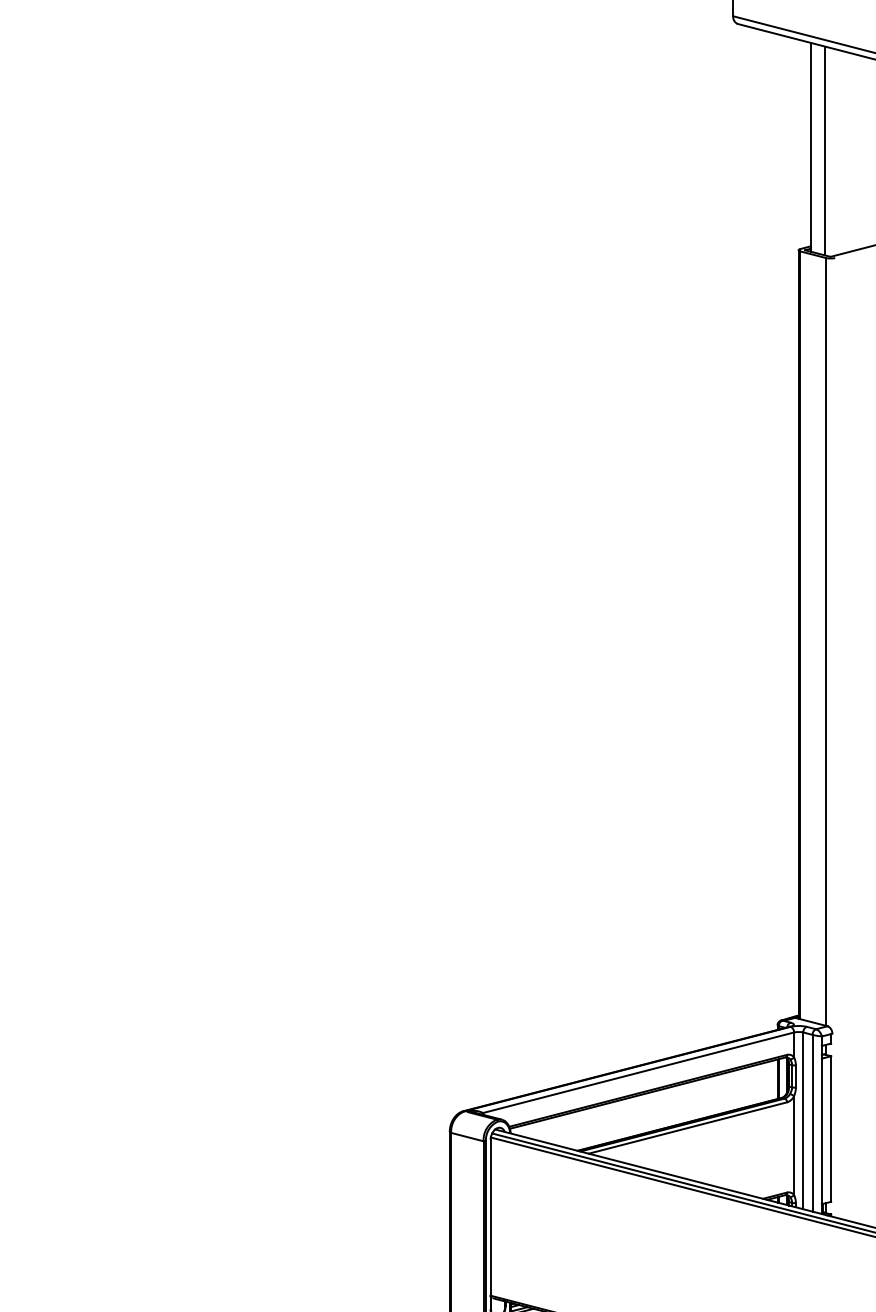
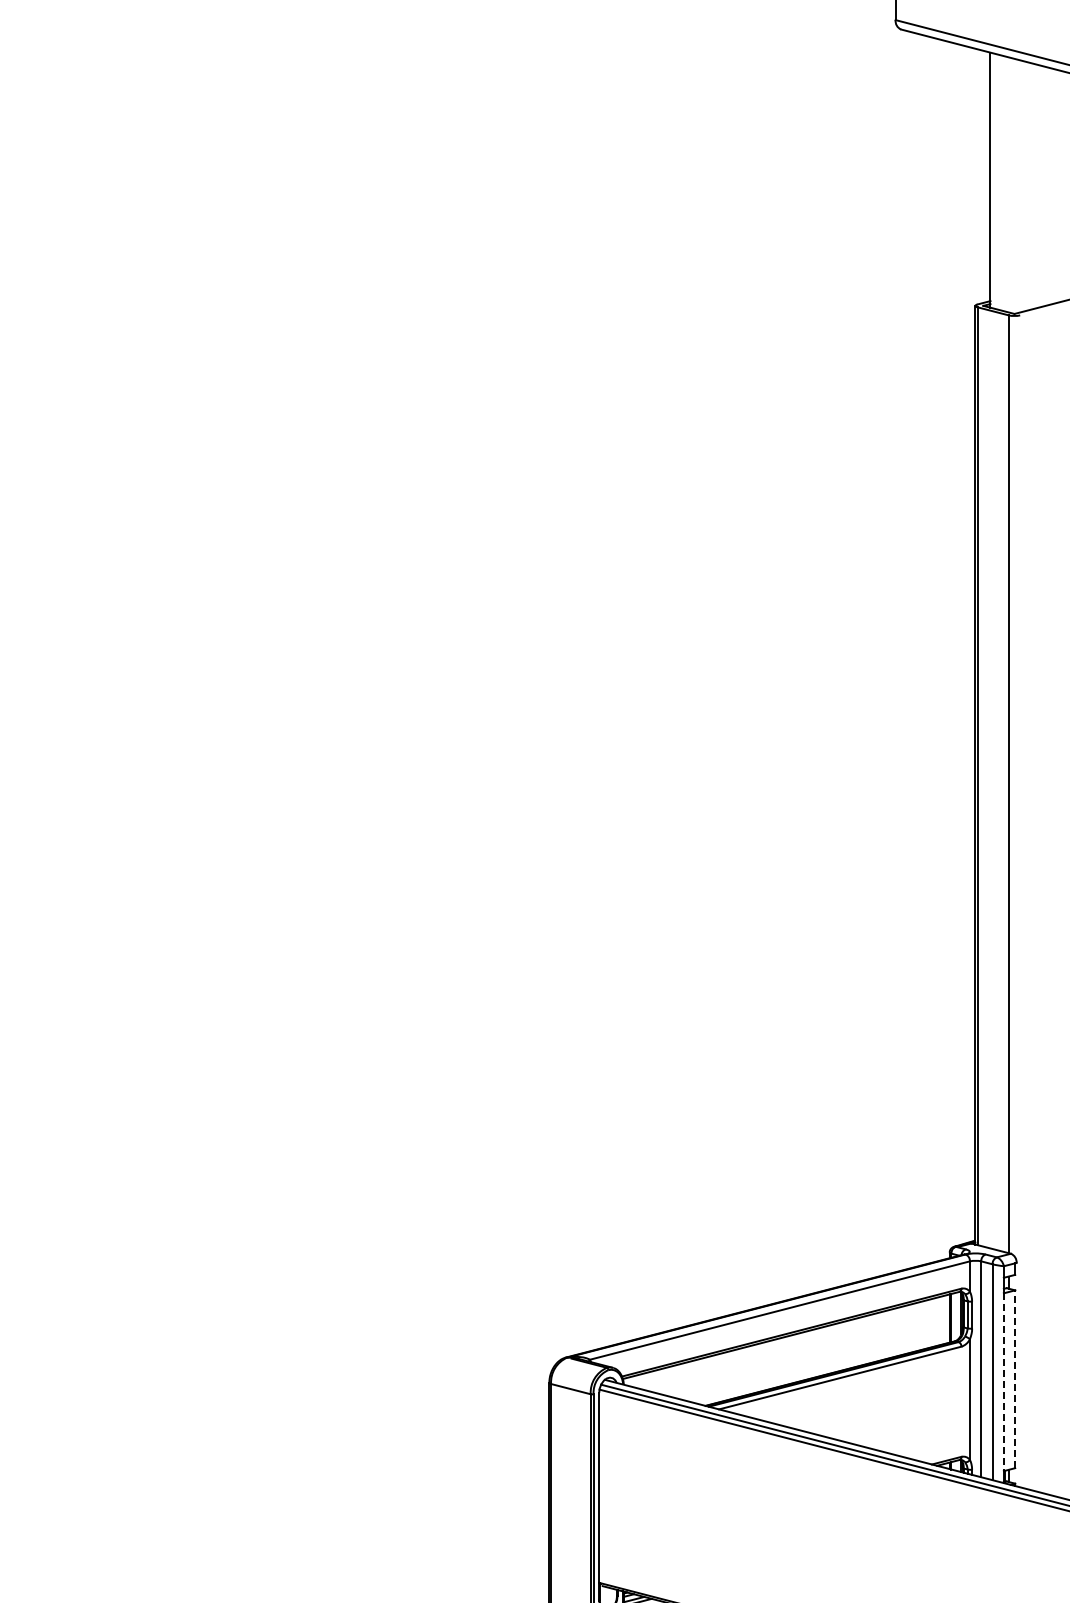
line: (824, 150) -> (1007, 184), removed
line: (831, 1129) -> (1015, 1379), solid -> dashed
line: (821, 1131) -> (1003, 1382), solid -> dashed

